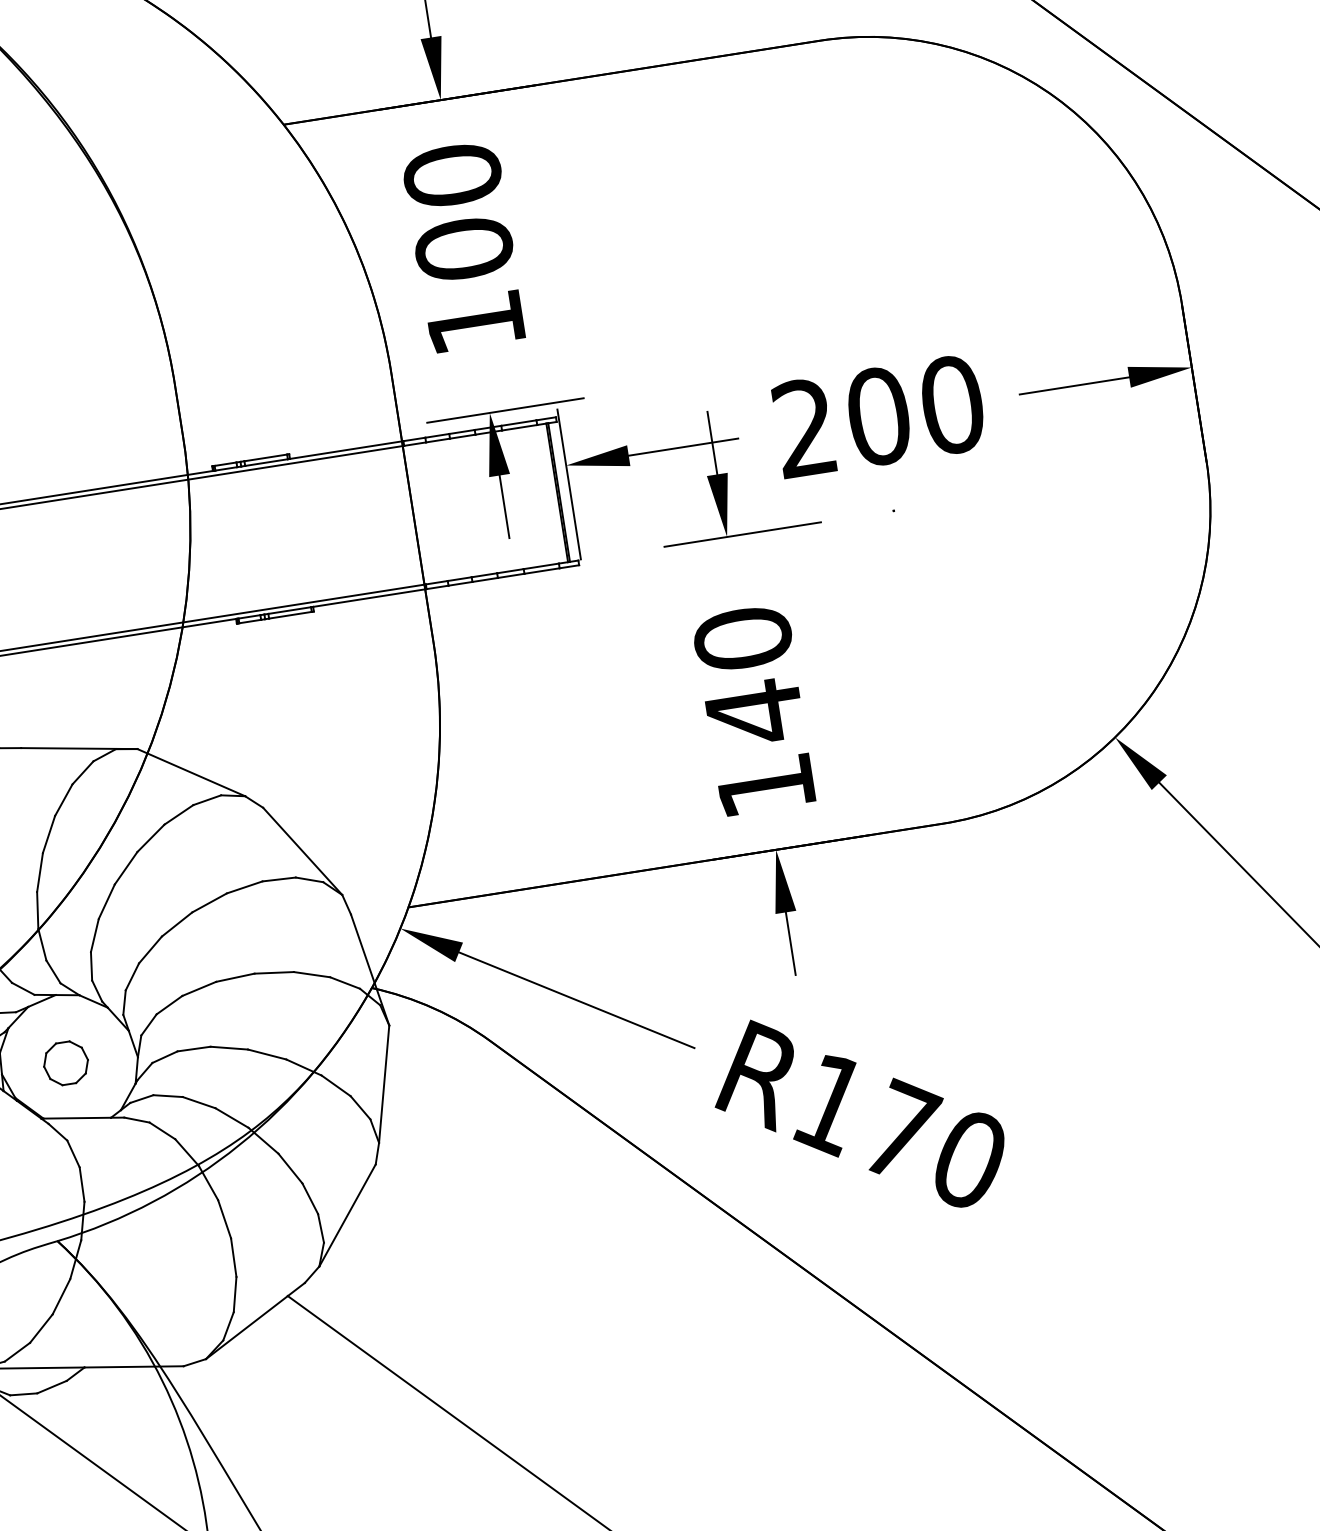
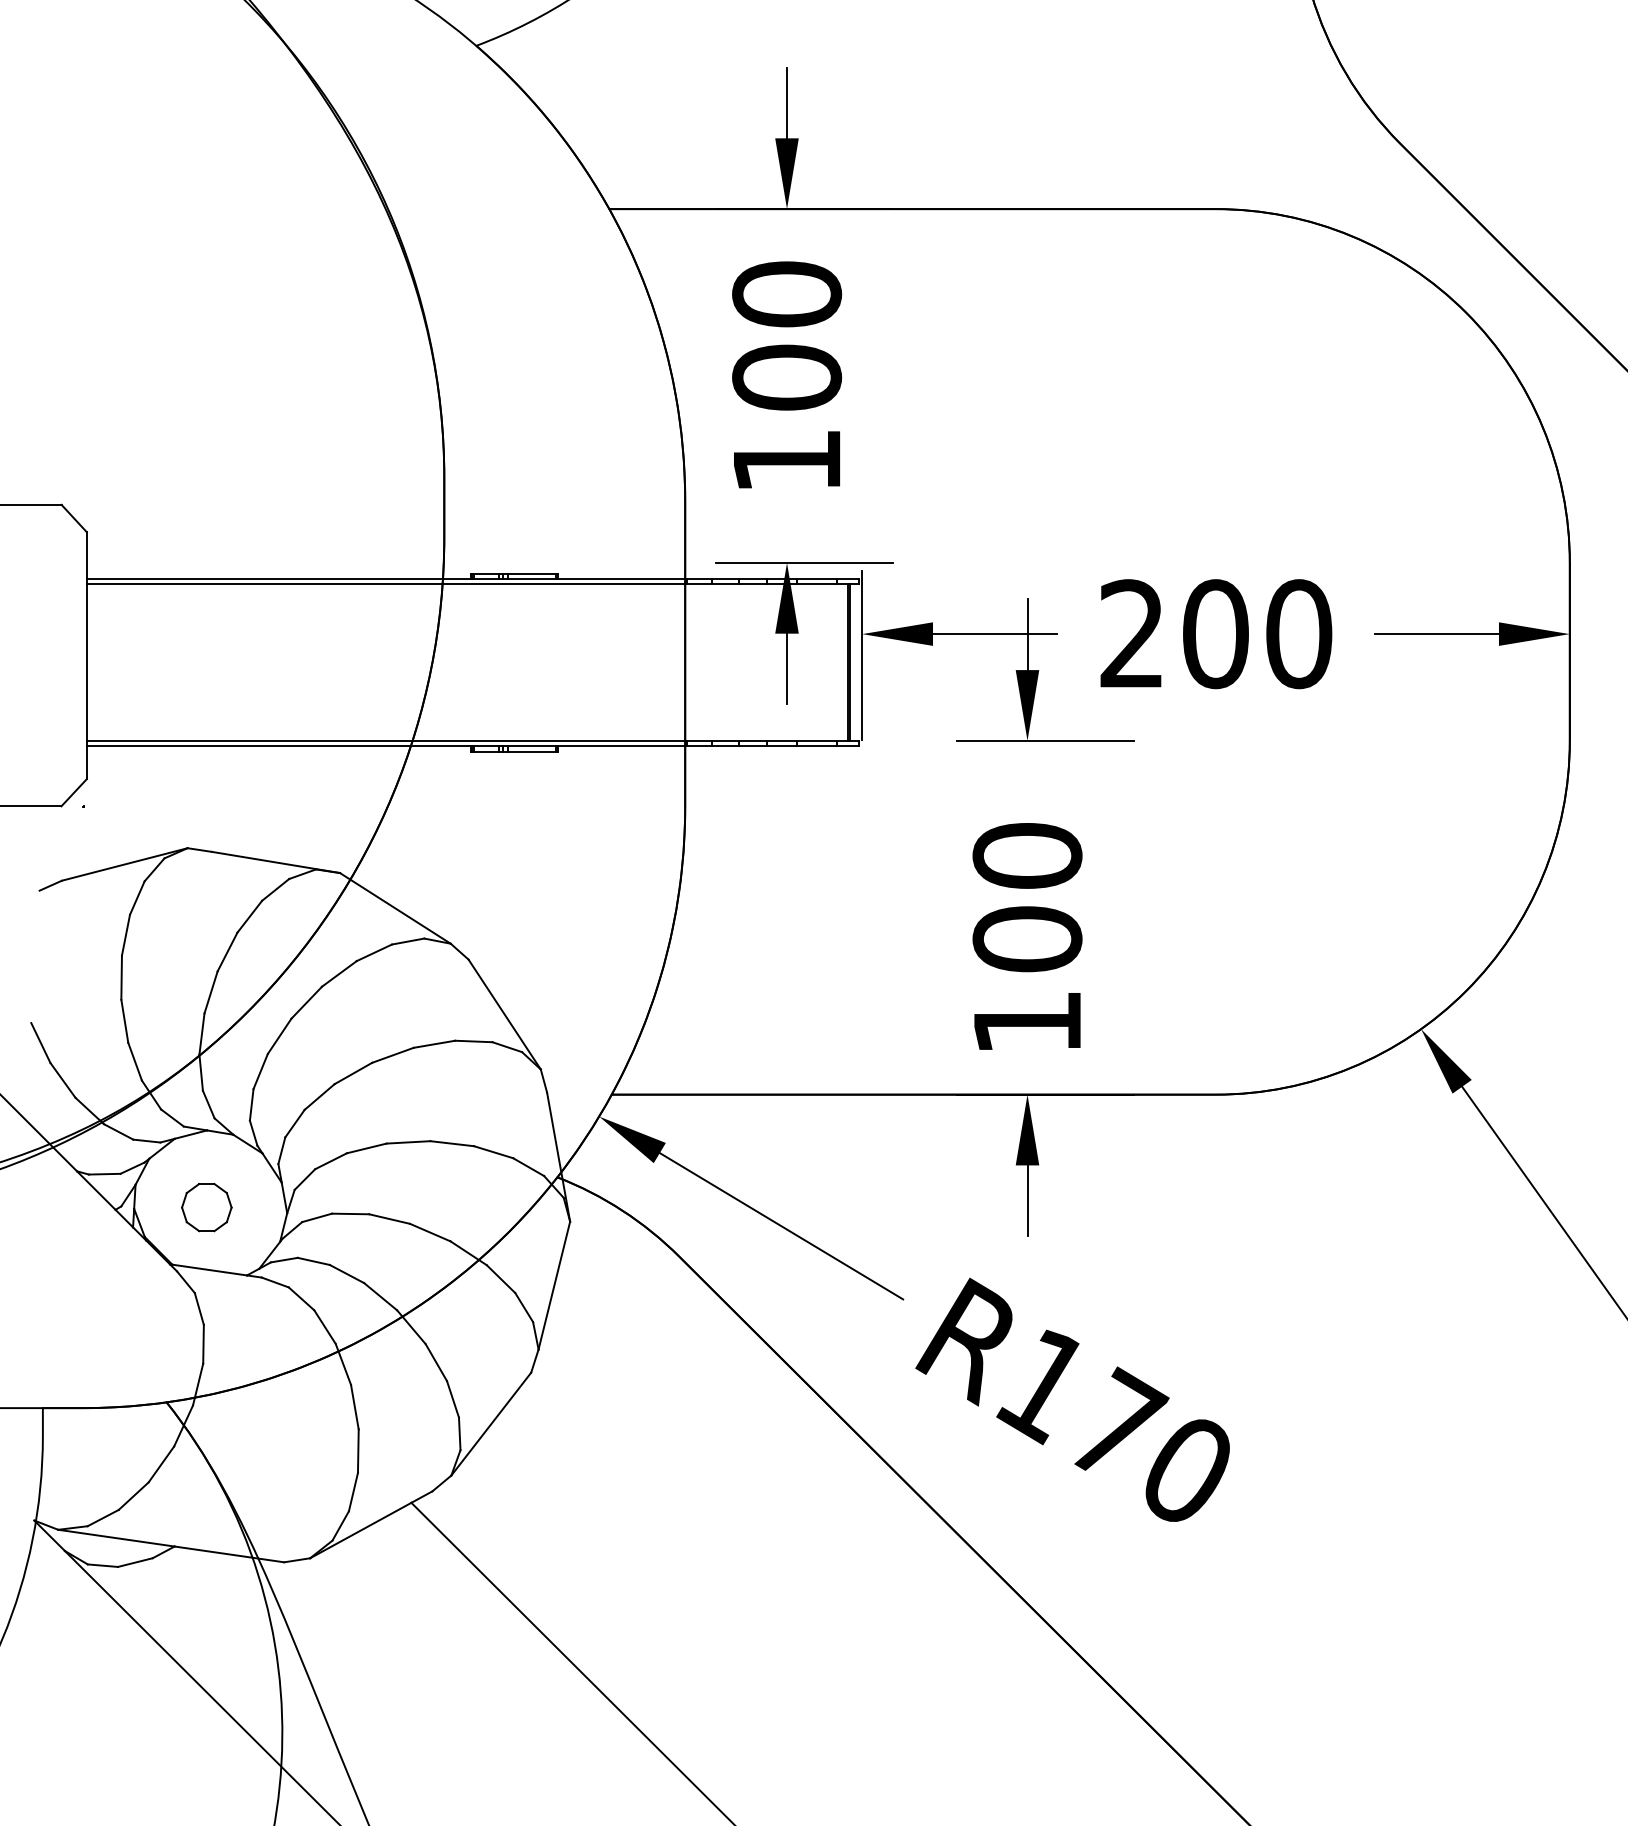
text: (754, 712) -> (1027, 939), 140 -> 100

